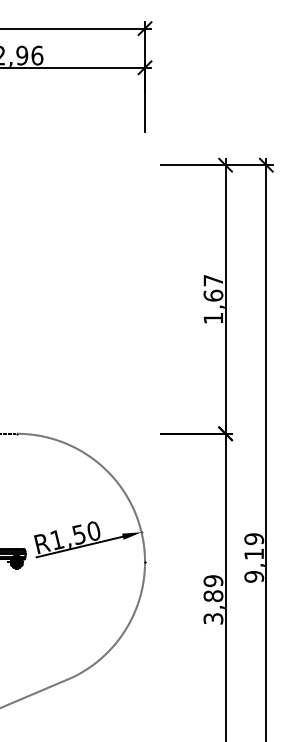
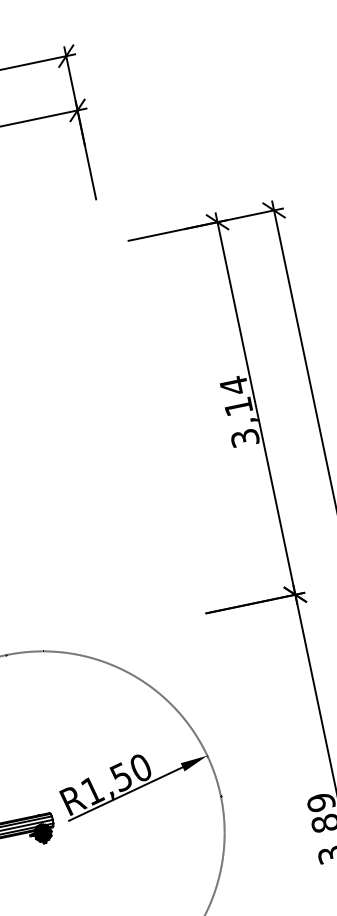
text: (213, 299) -> (239, 411), 1,67 -> 3,14

